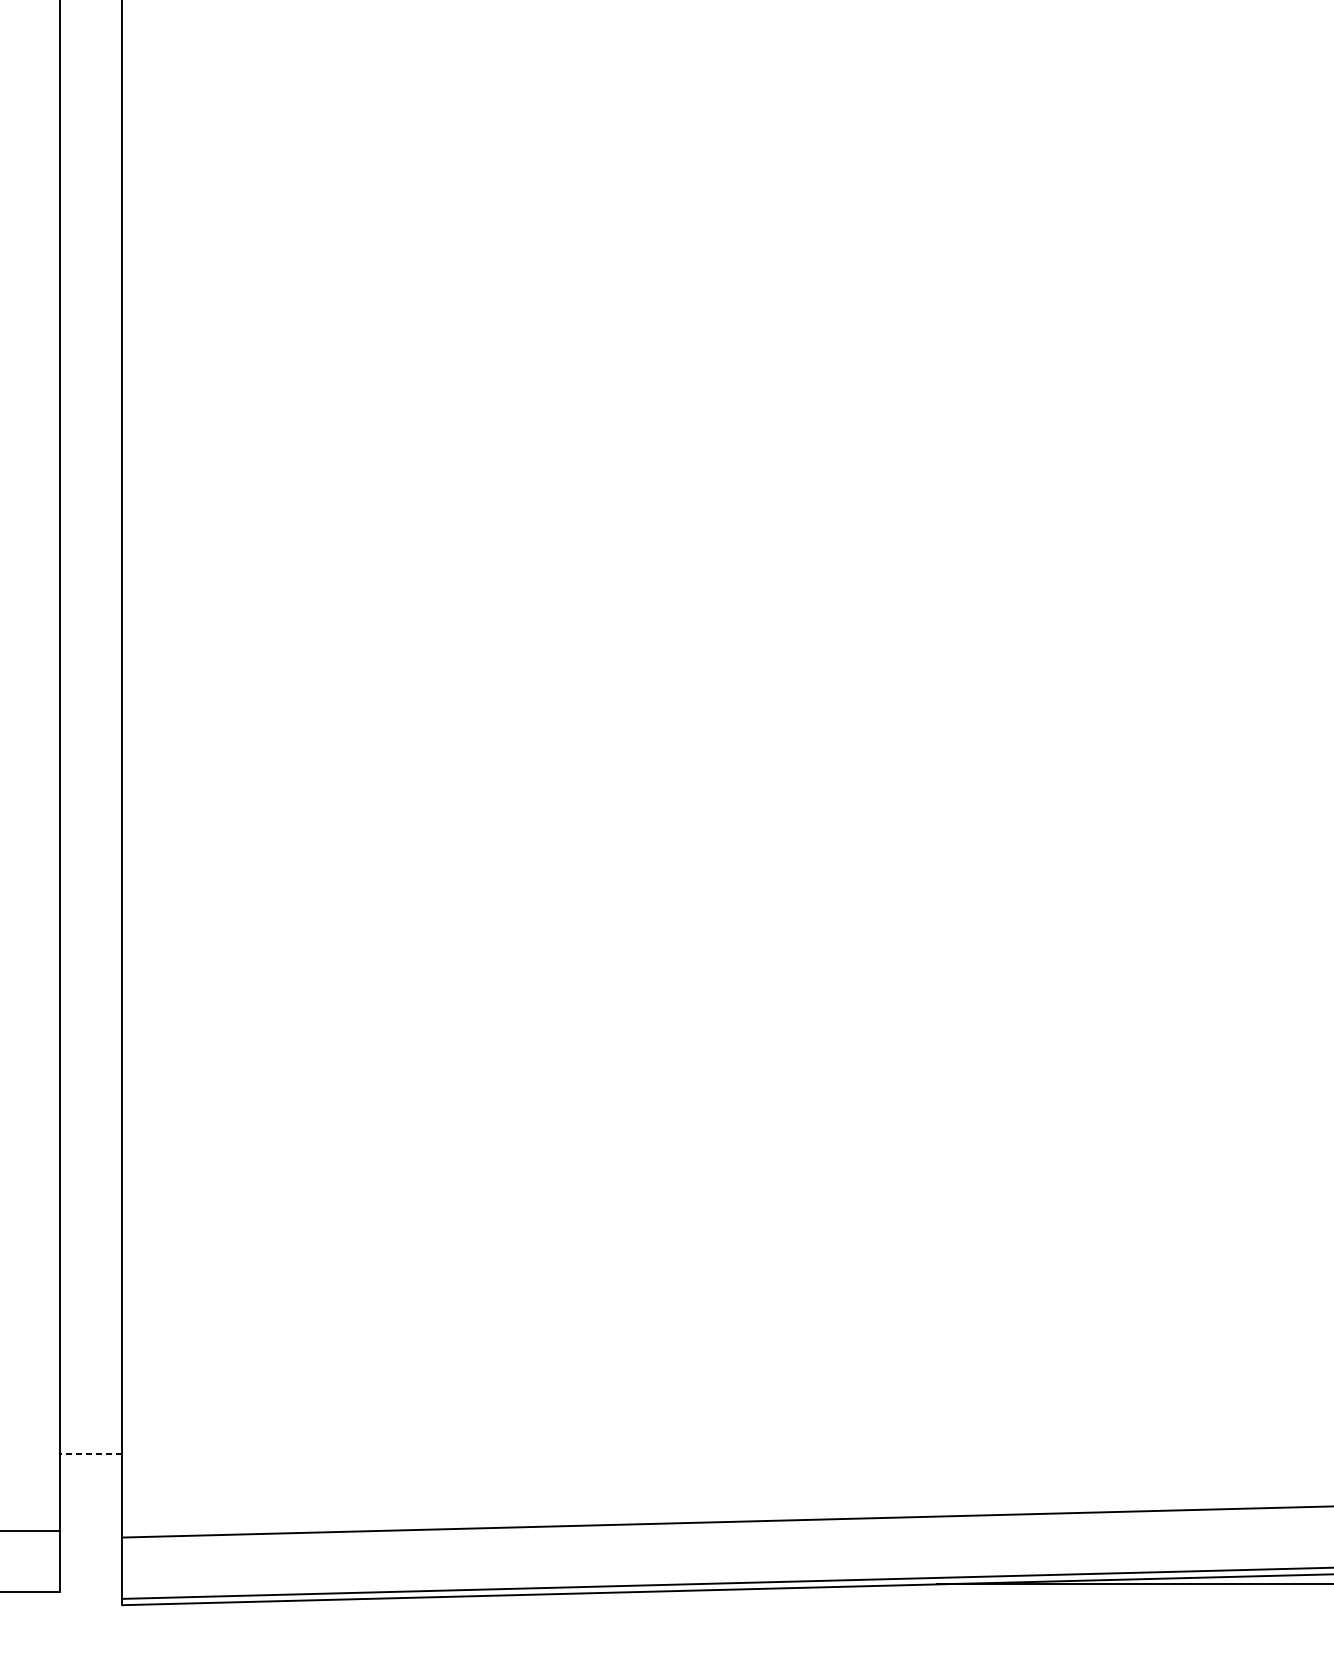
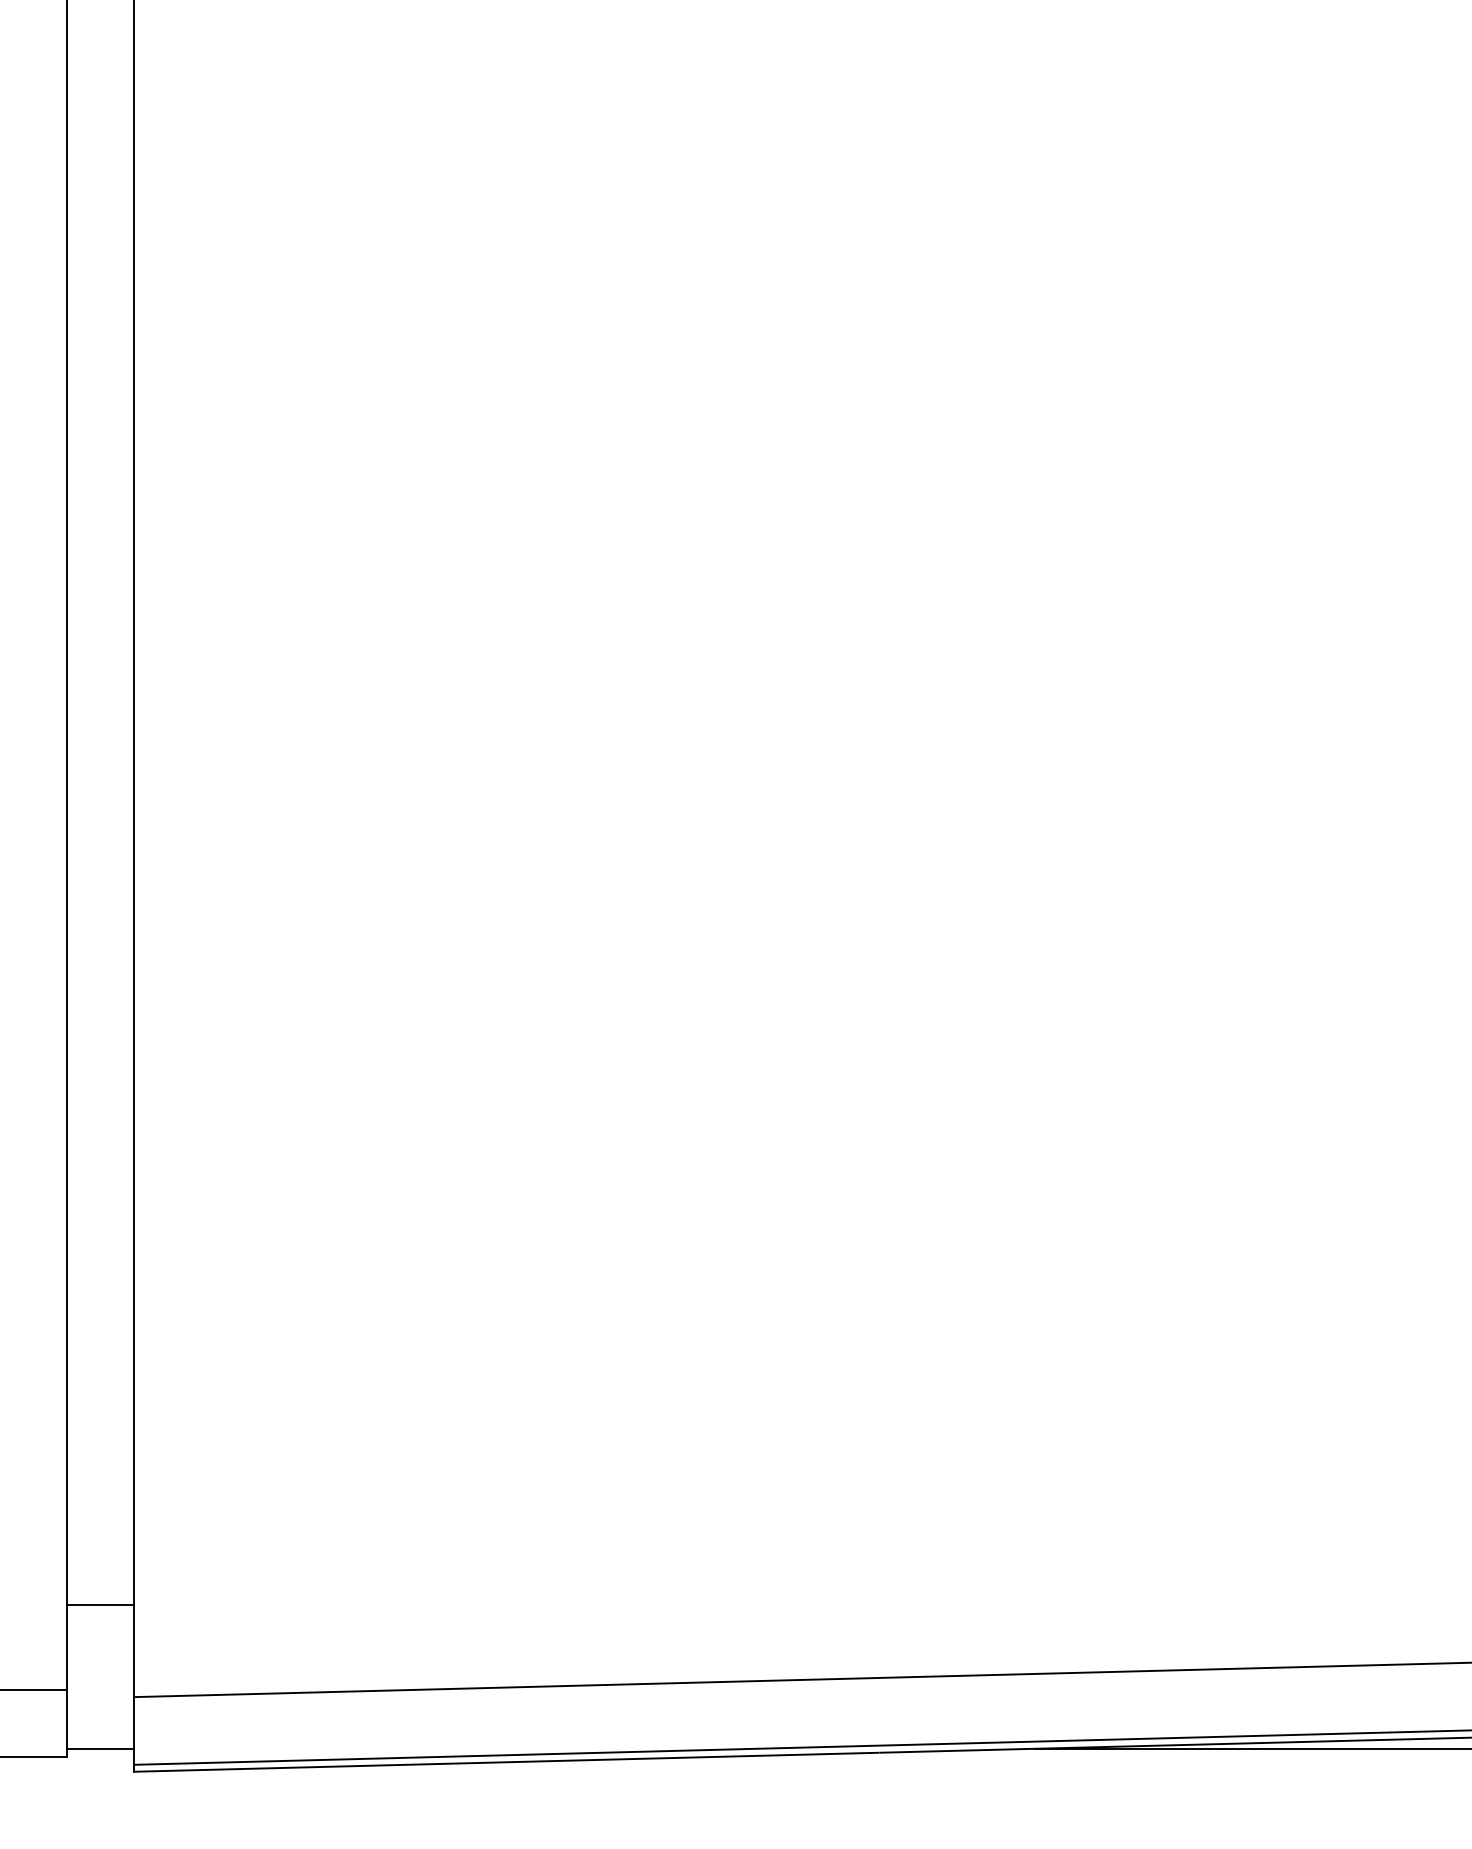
line: (91, 1453) -> (100, 1604), dashed -> solid
line: (91, 1584) -> (100, 1748), added

